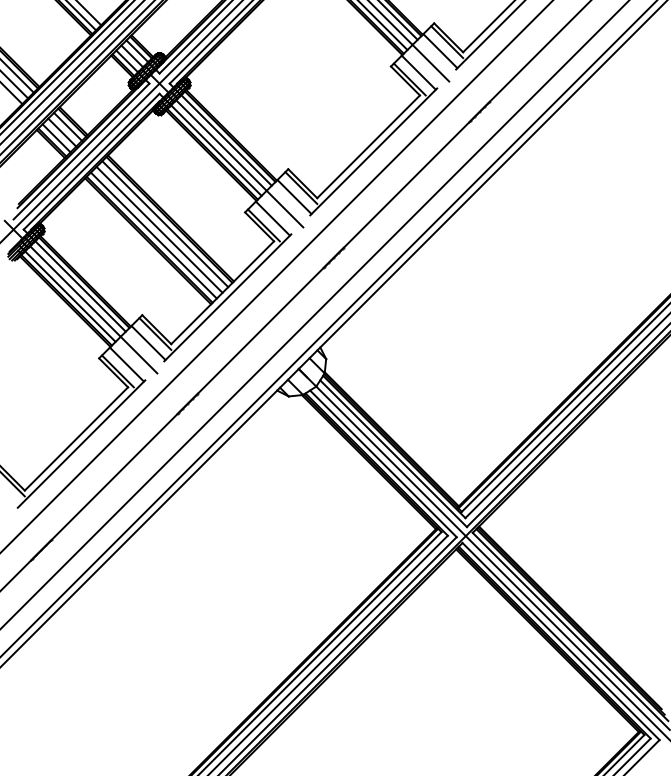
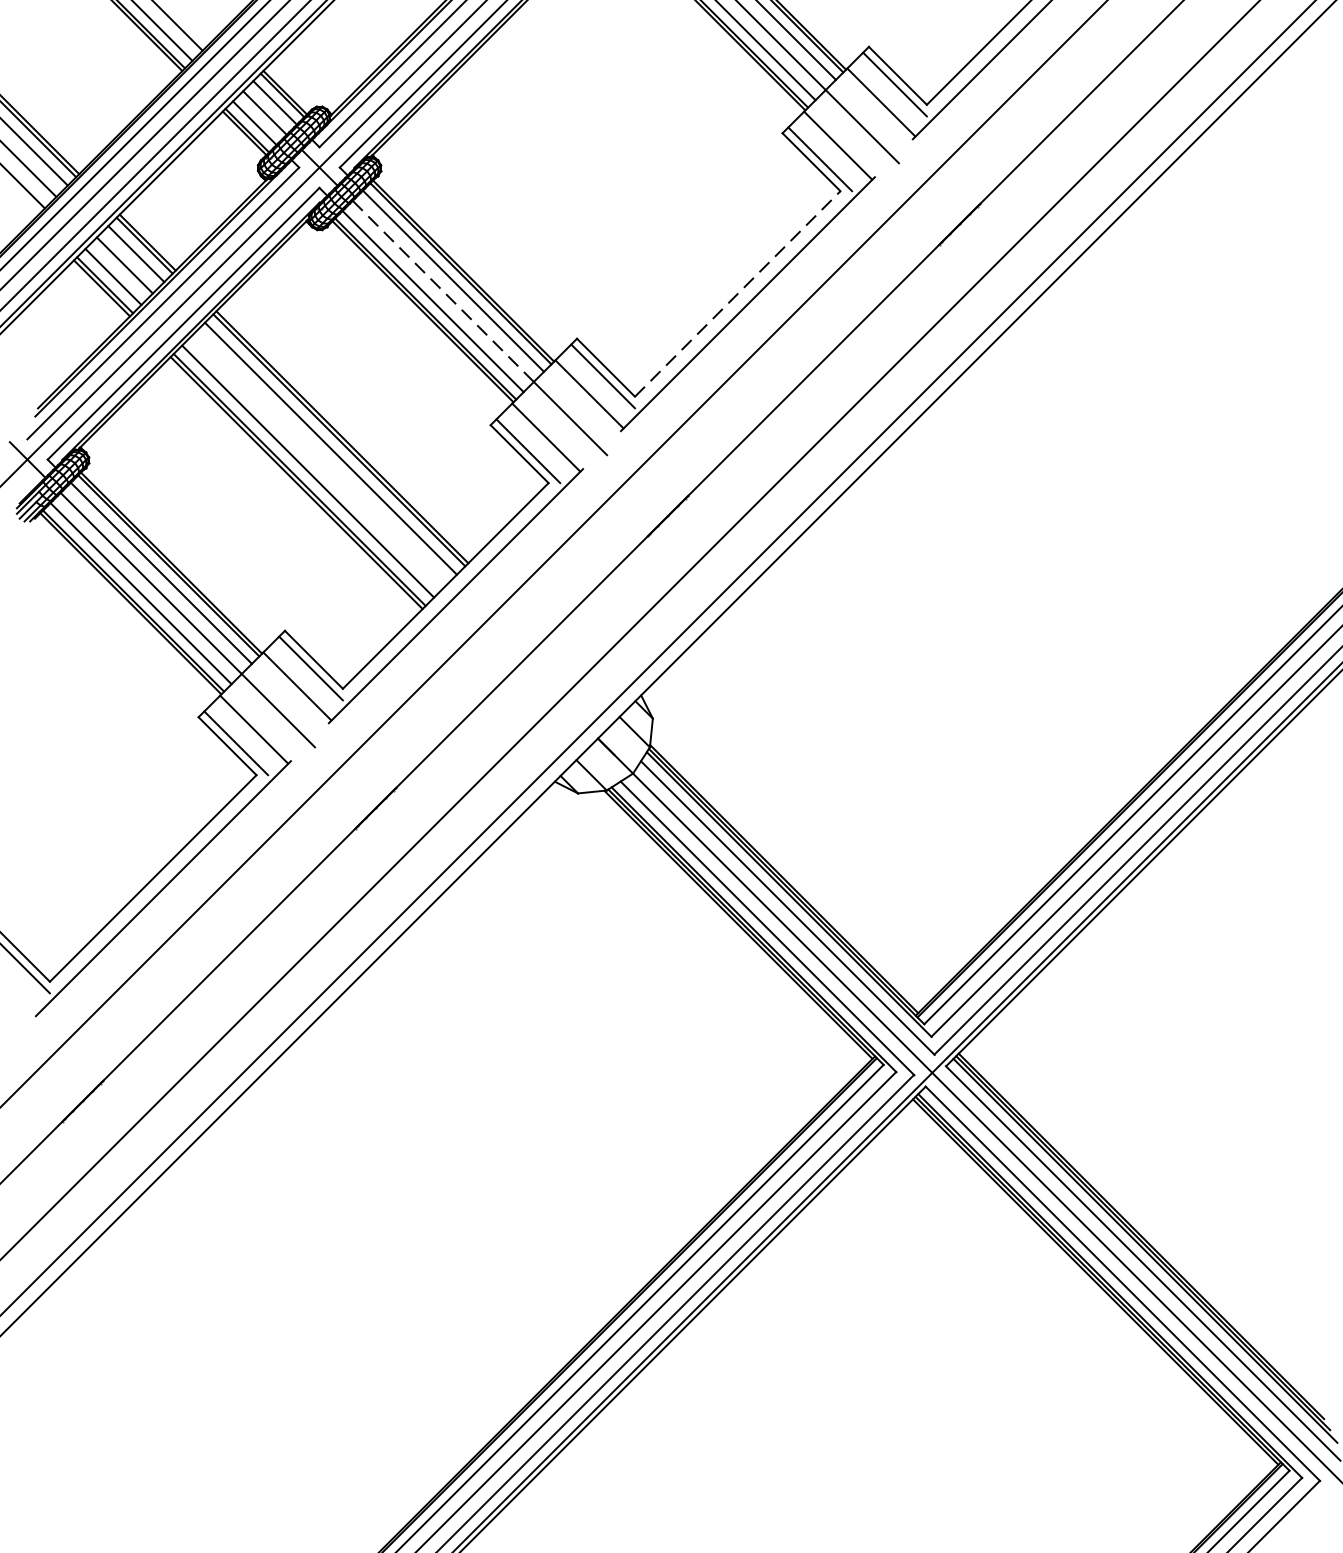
line: (221, 145) -> (443, 291), solid -> dashed
line: (368, 146) -> (737, 293), solid -> dashed
line: (159, 229) -> (319, 459), removed

